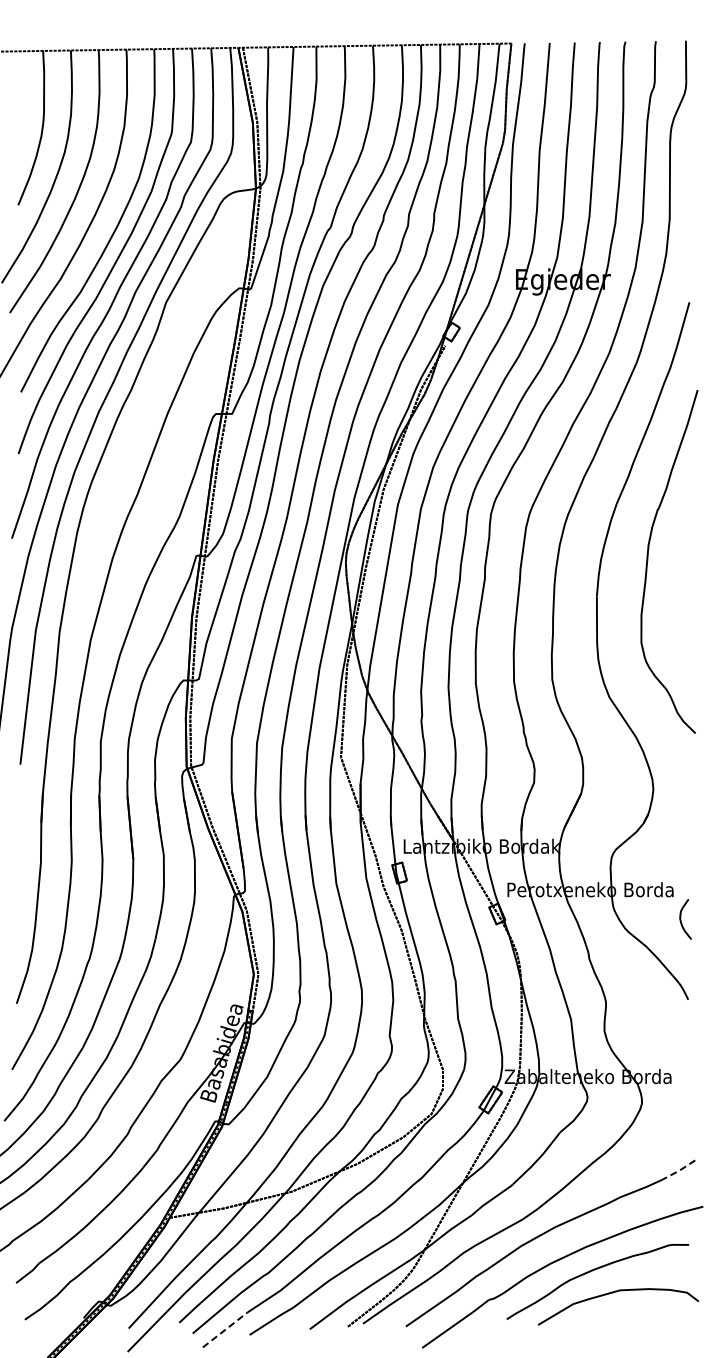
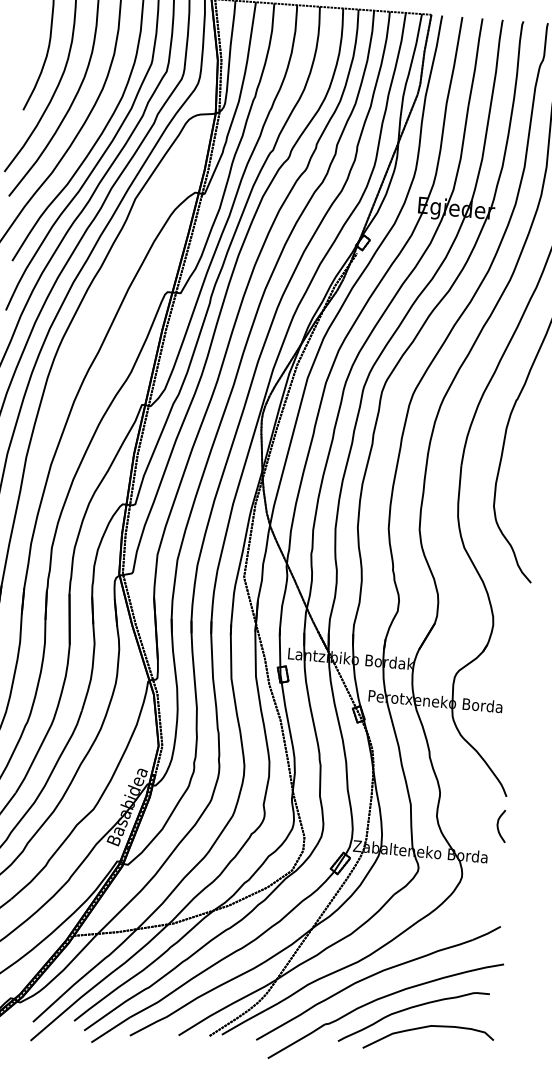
curve: (681, 919) -> (498, 825), moved
line: (679, 1170) -> (487, 933), dashed -> solid
line: (225, 1329) -> (110, 1029), dashed -> solid

